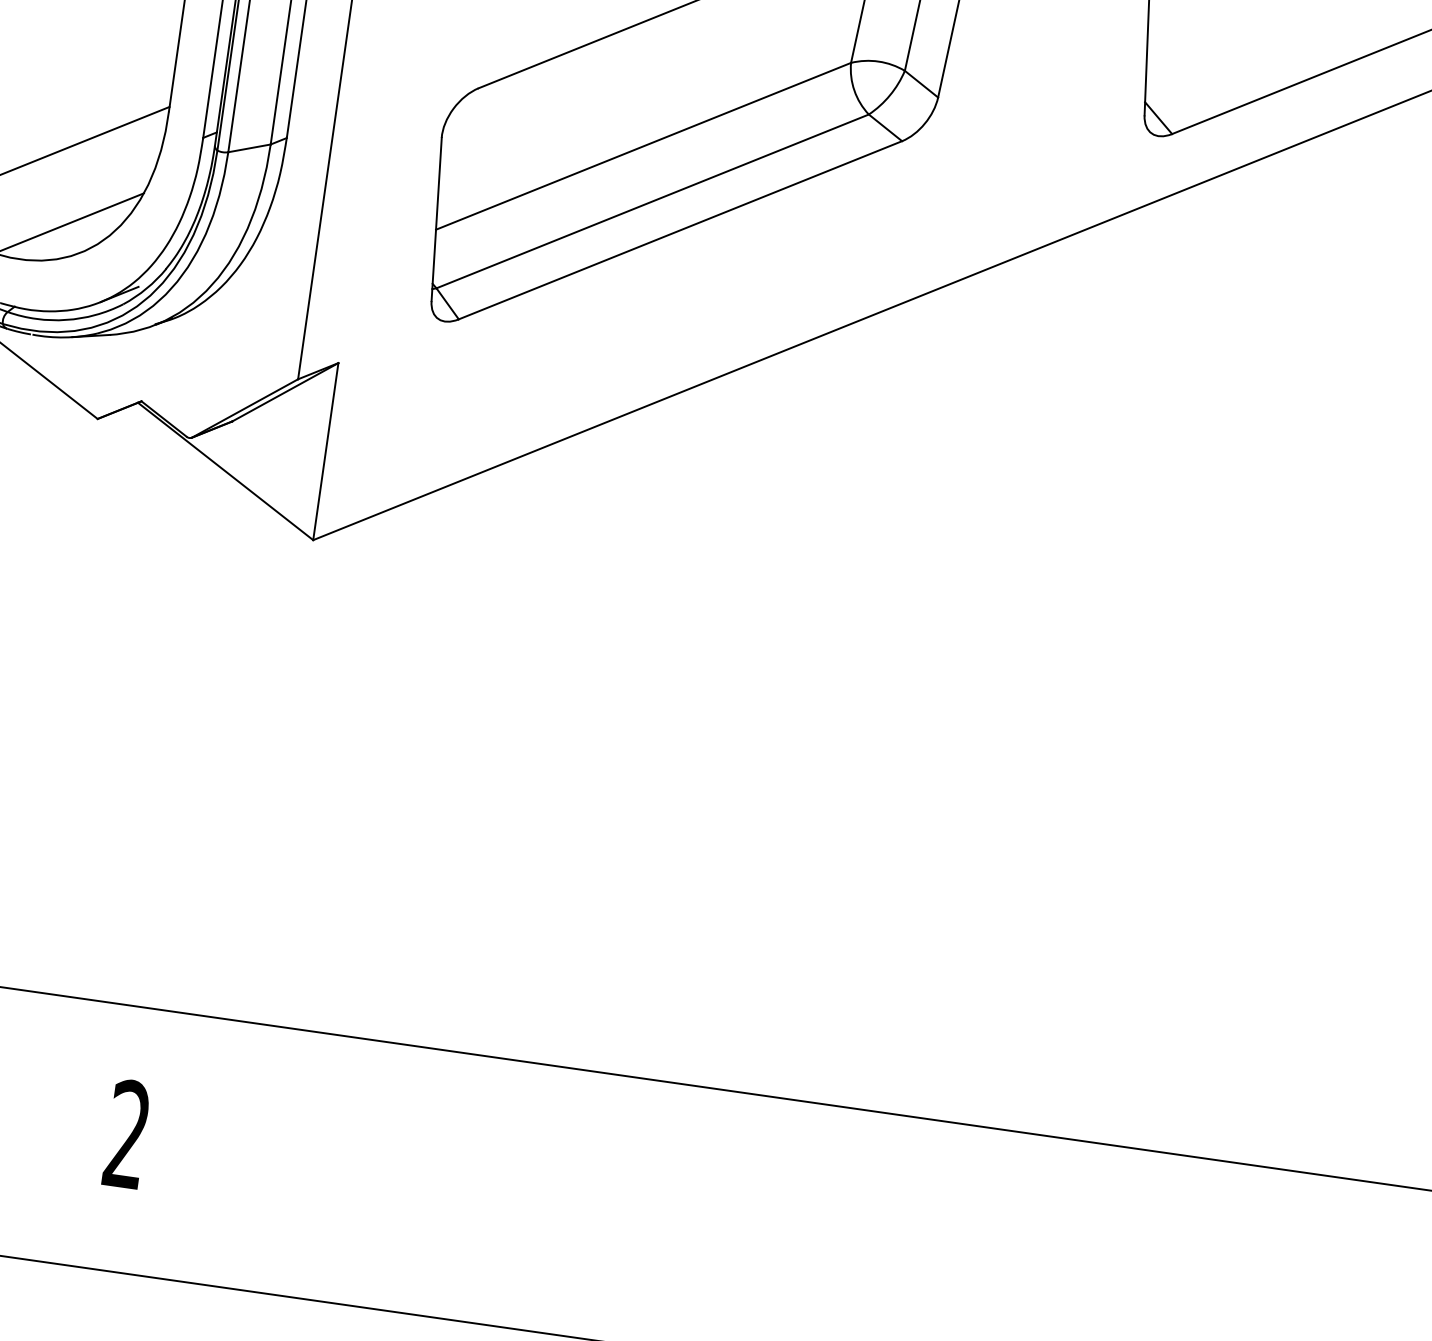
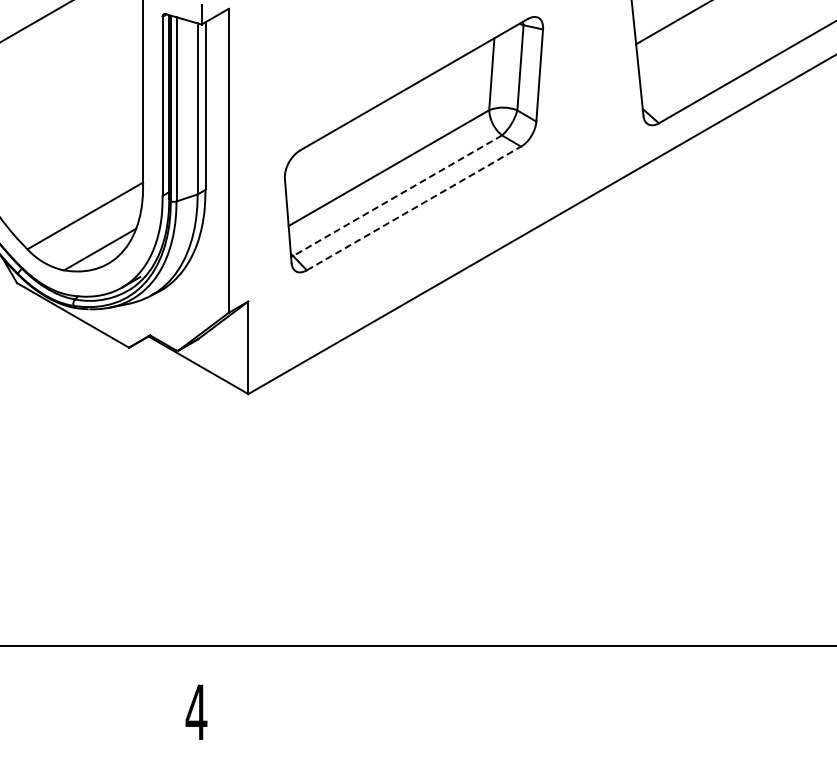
line: (652, 200) -> (397, 195), solid -> dashed
line: (679, 230) -> (413, 208), solid -> dashed
text: (127, 1133) -> (196, 711), 2 -> 4

